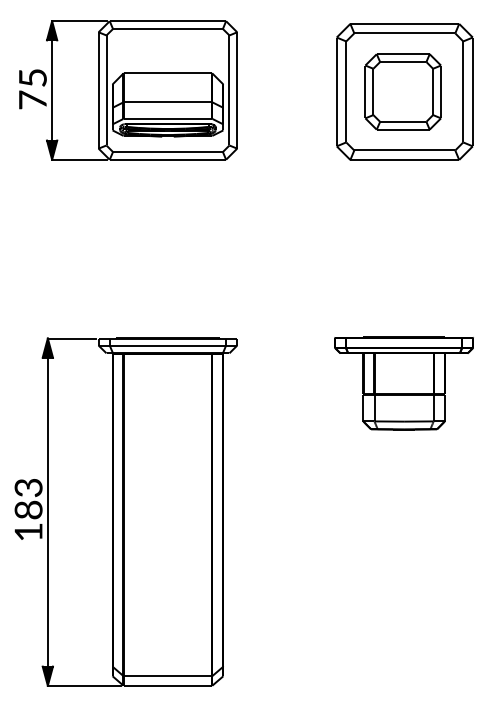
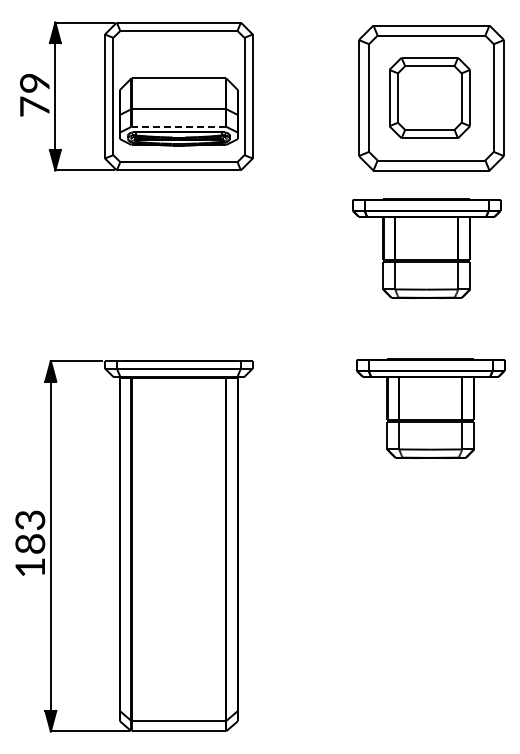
text: (32, 77) -> (34, 82), 75 -> 79
line: (167, 118) -> (178, 126), solid -> dashed
part: (400, 233) -> (426, 248), added

